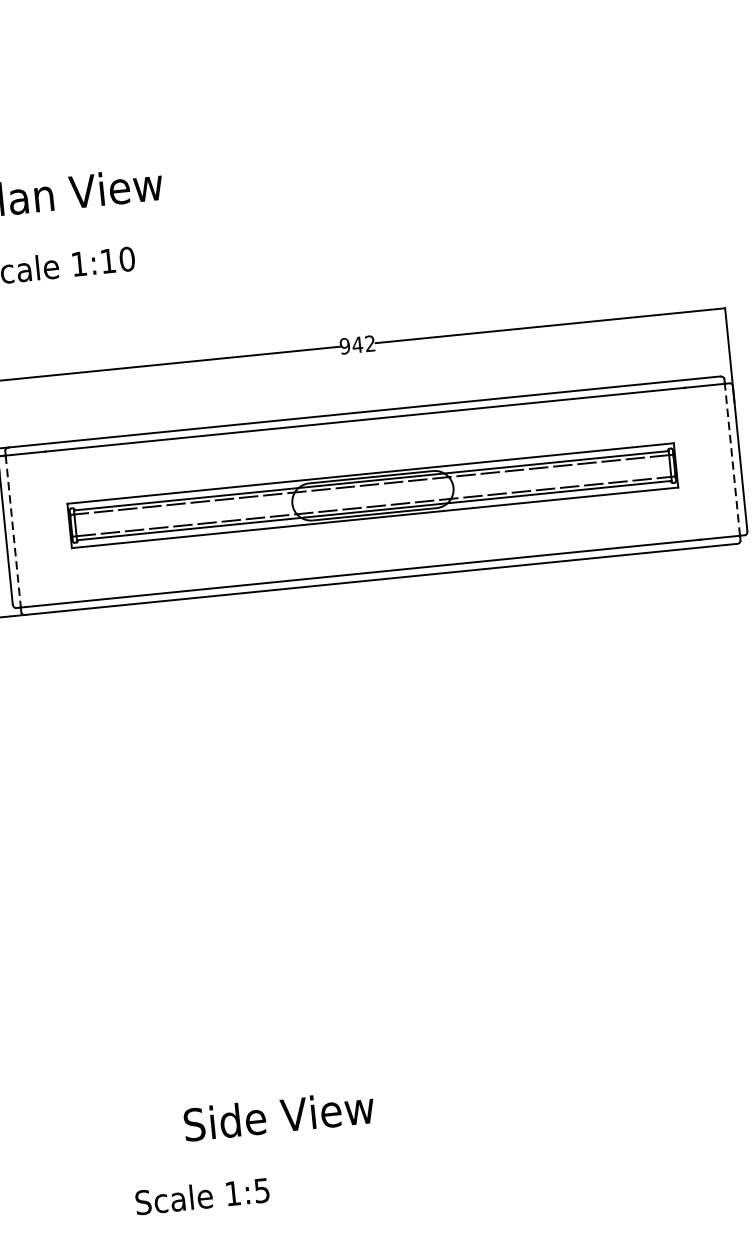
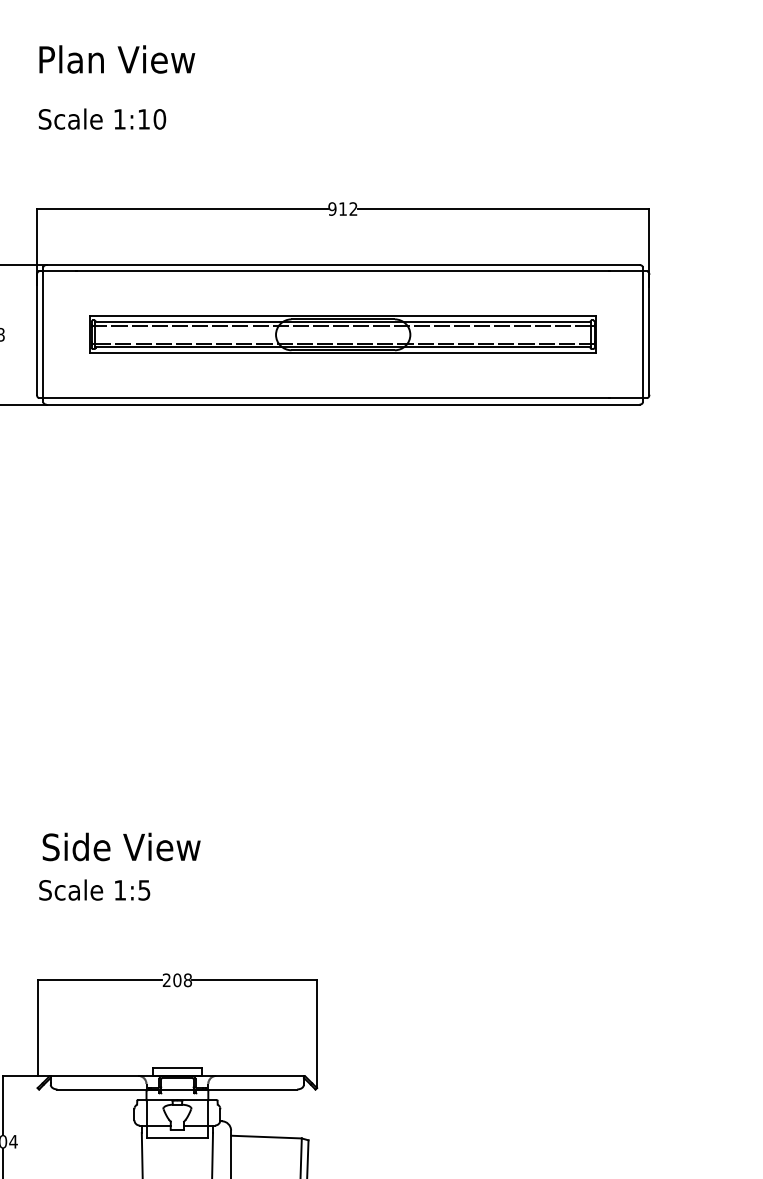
text: (357, 344) -> (342, 208), 942 -> 912
line: (731, 459) -> (642, 334), dashed -> solid
line: (13, 532) -> (43, 335), dashed -> solid
text: (278, 1115) -> (121, 846), moved
text: (202, 1195) -> (94, 889), moved

